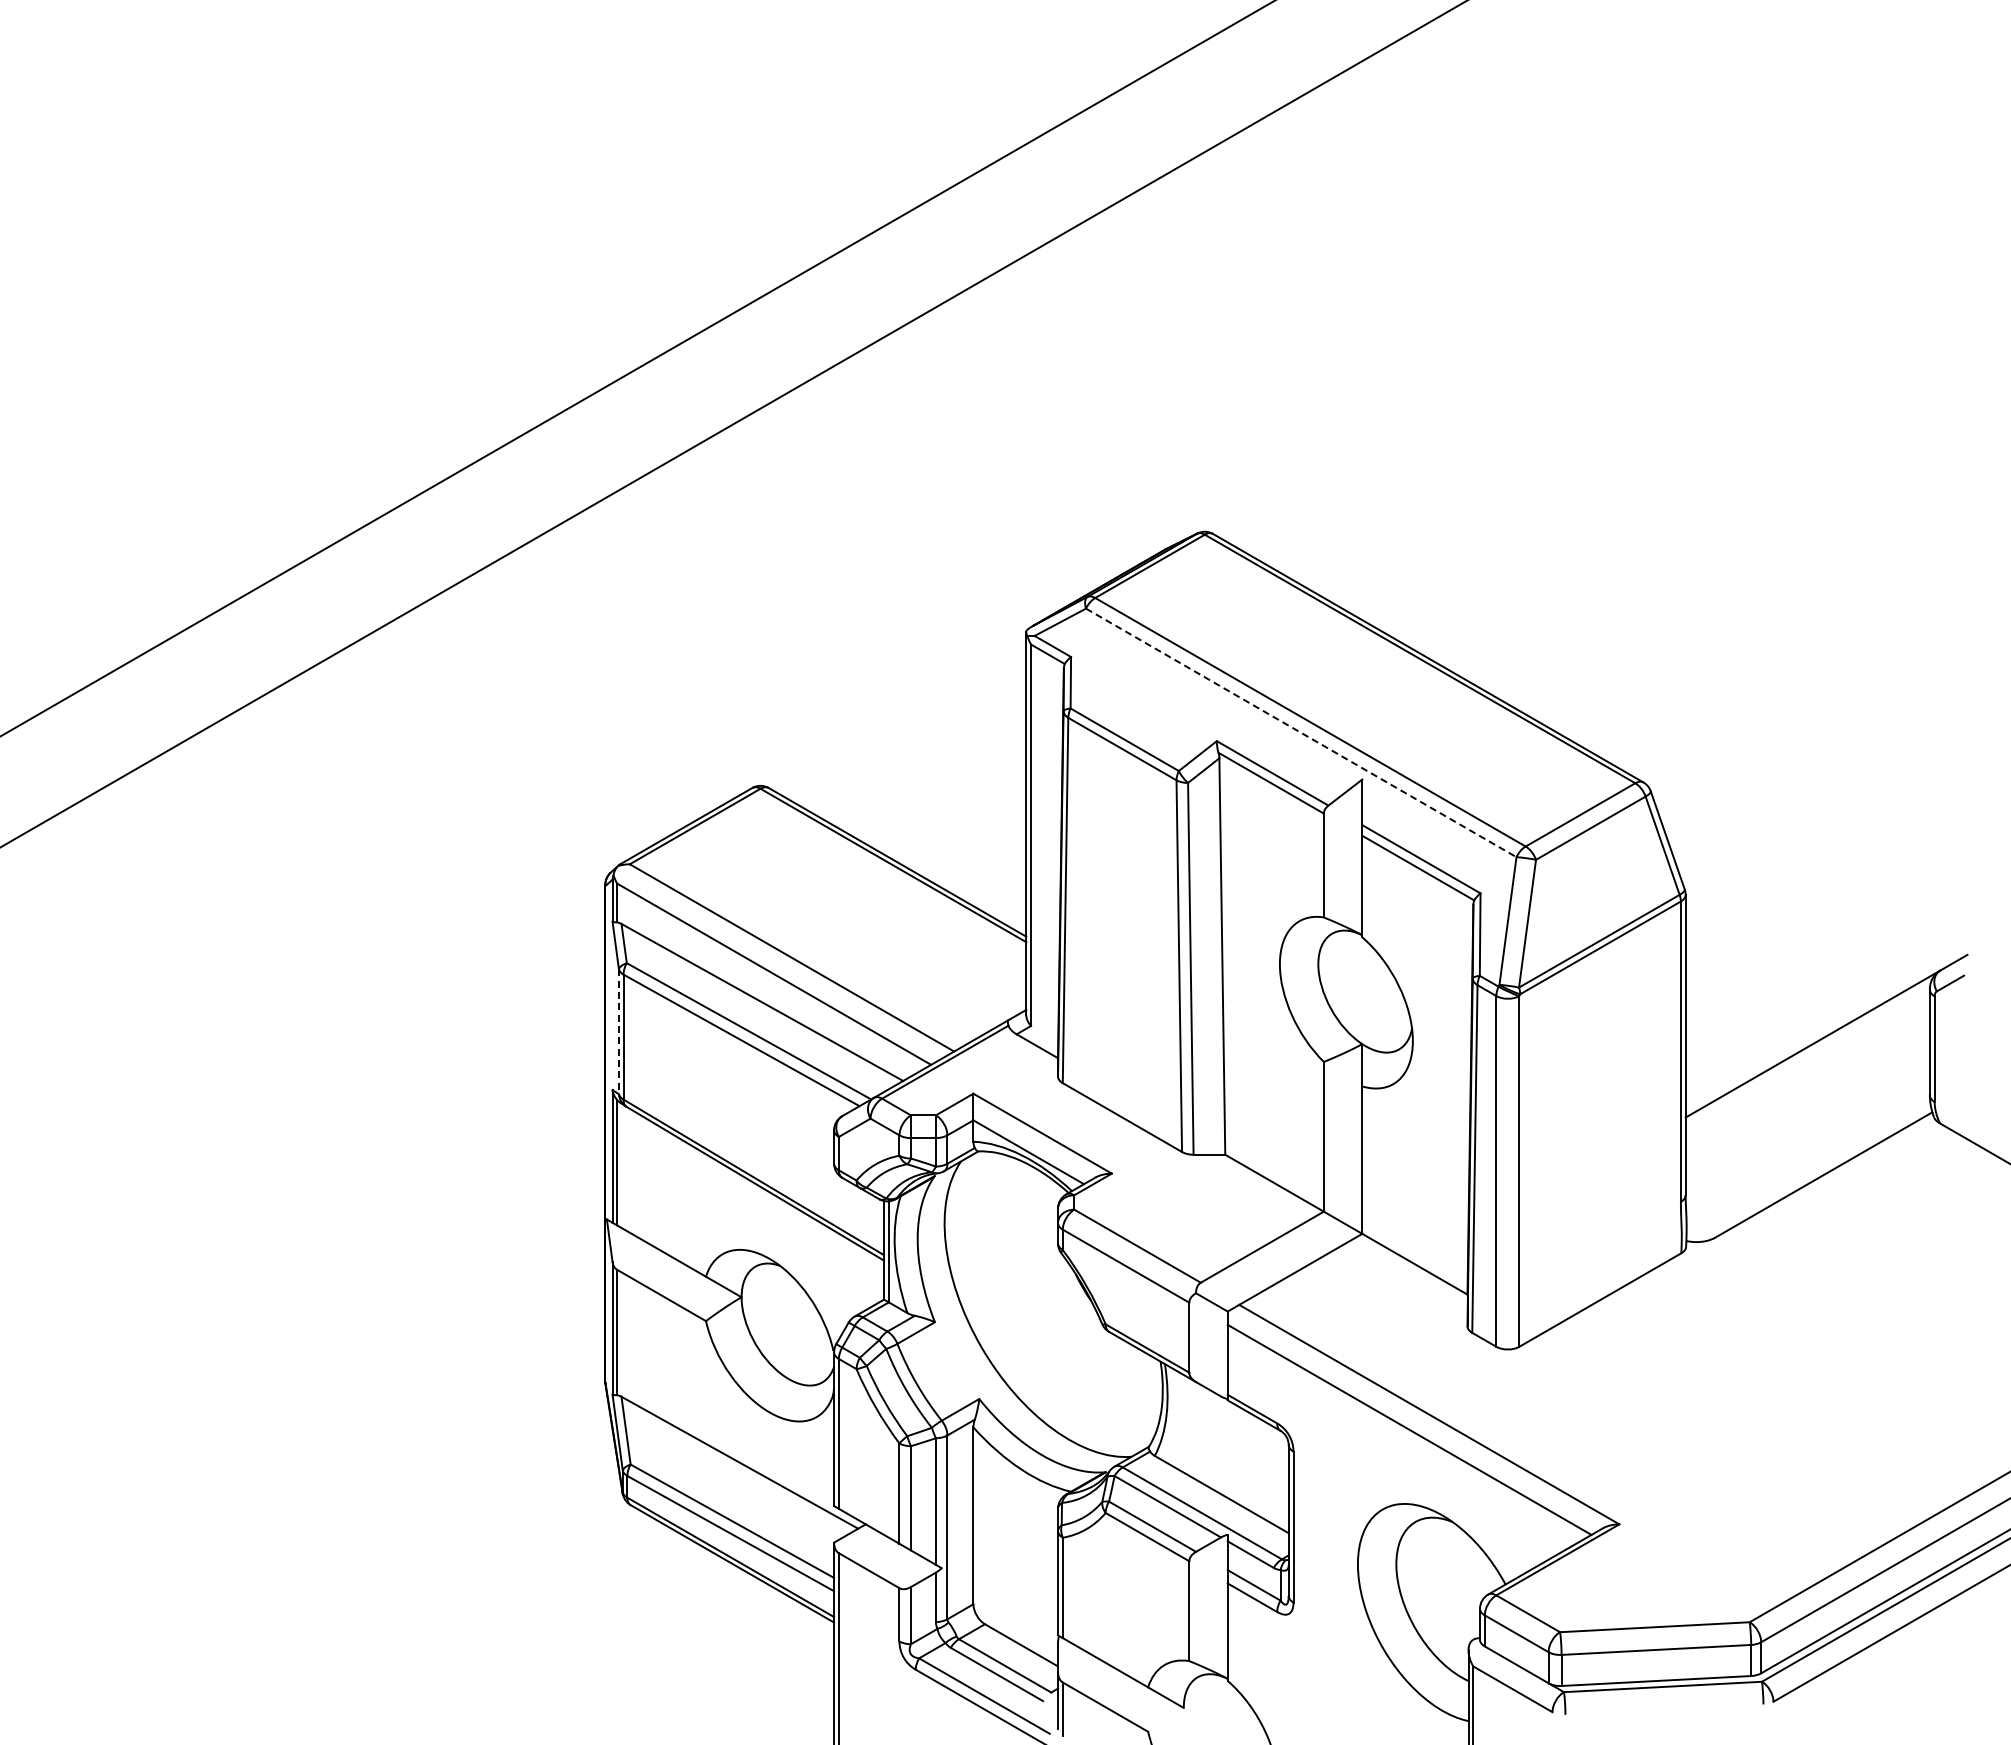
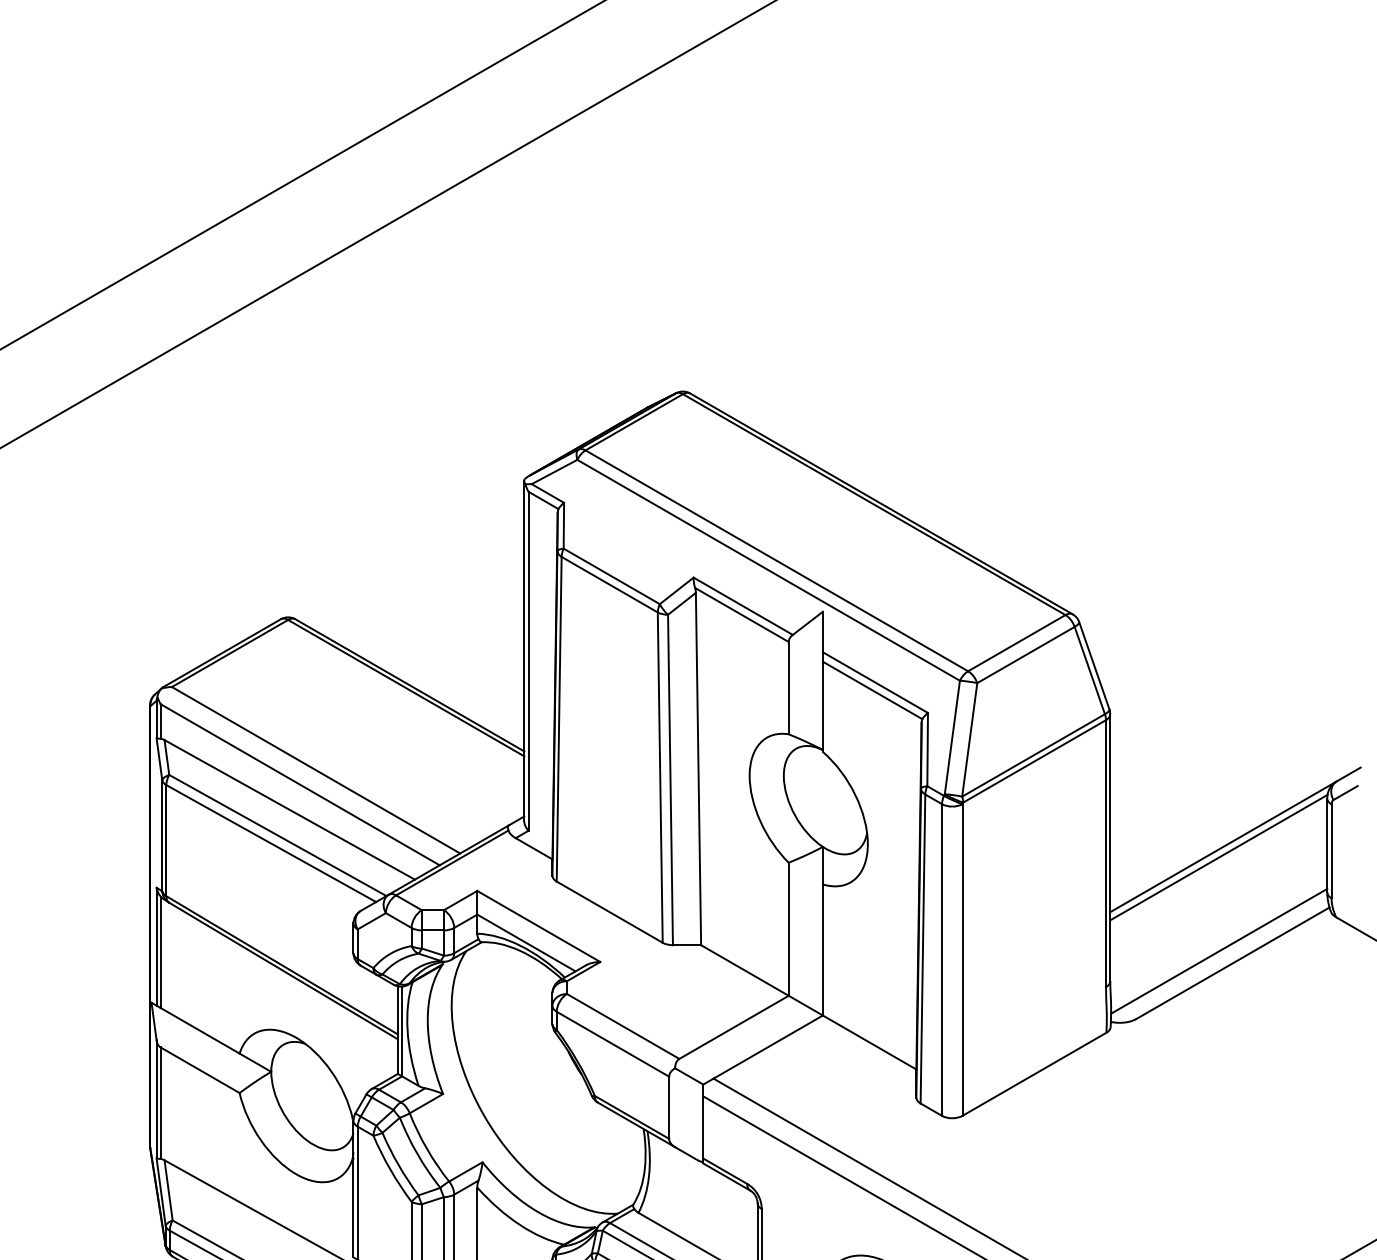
line: (1301, 732) -> (768, 569), dashed -> solid
line: (618, 1032) -> (161, 836), dashed -> solid
line: (1807, 1055) -> (1218, 857), added
line: (1807, 1161) -> (1218, 951), added

